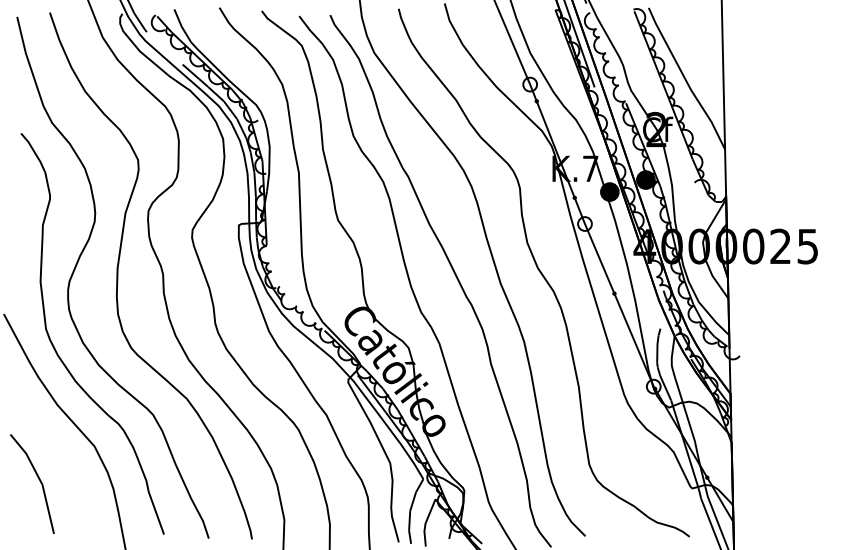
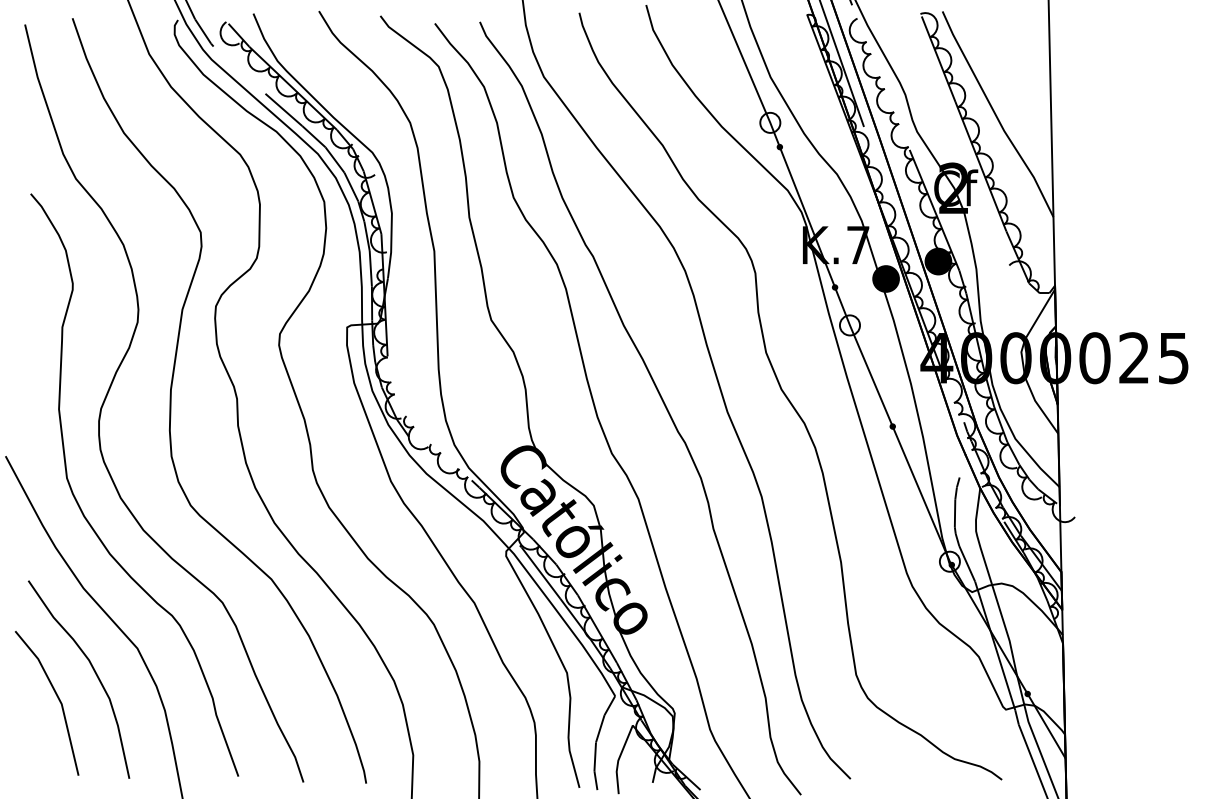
curve: (63, 461) -> (92, 670), added

